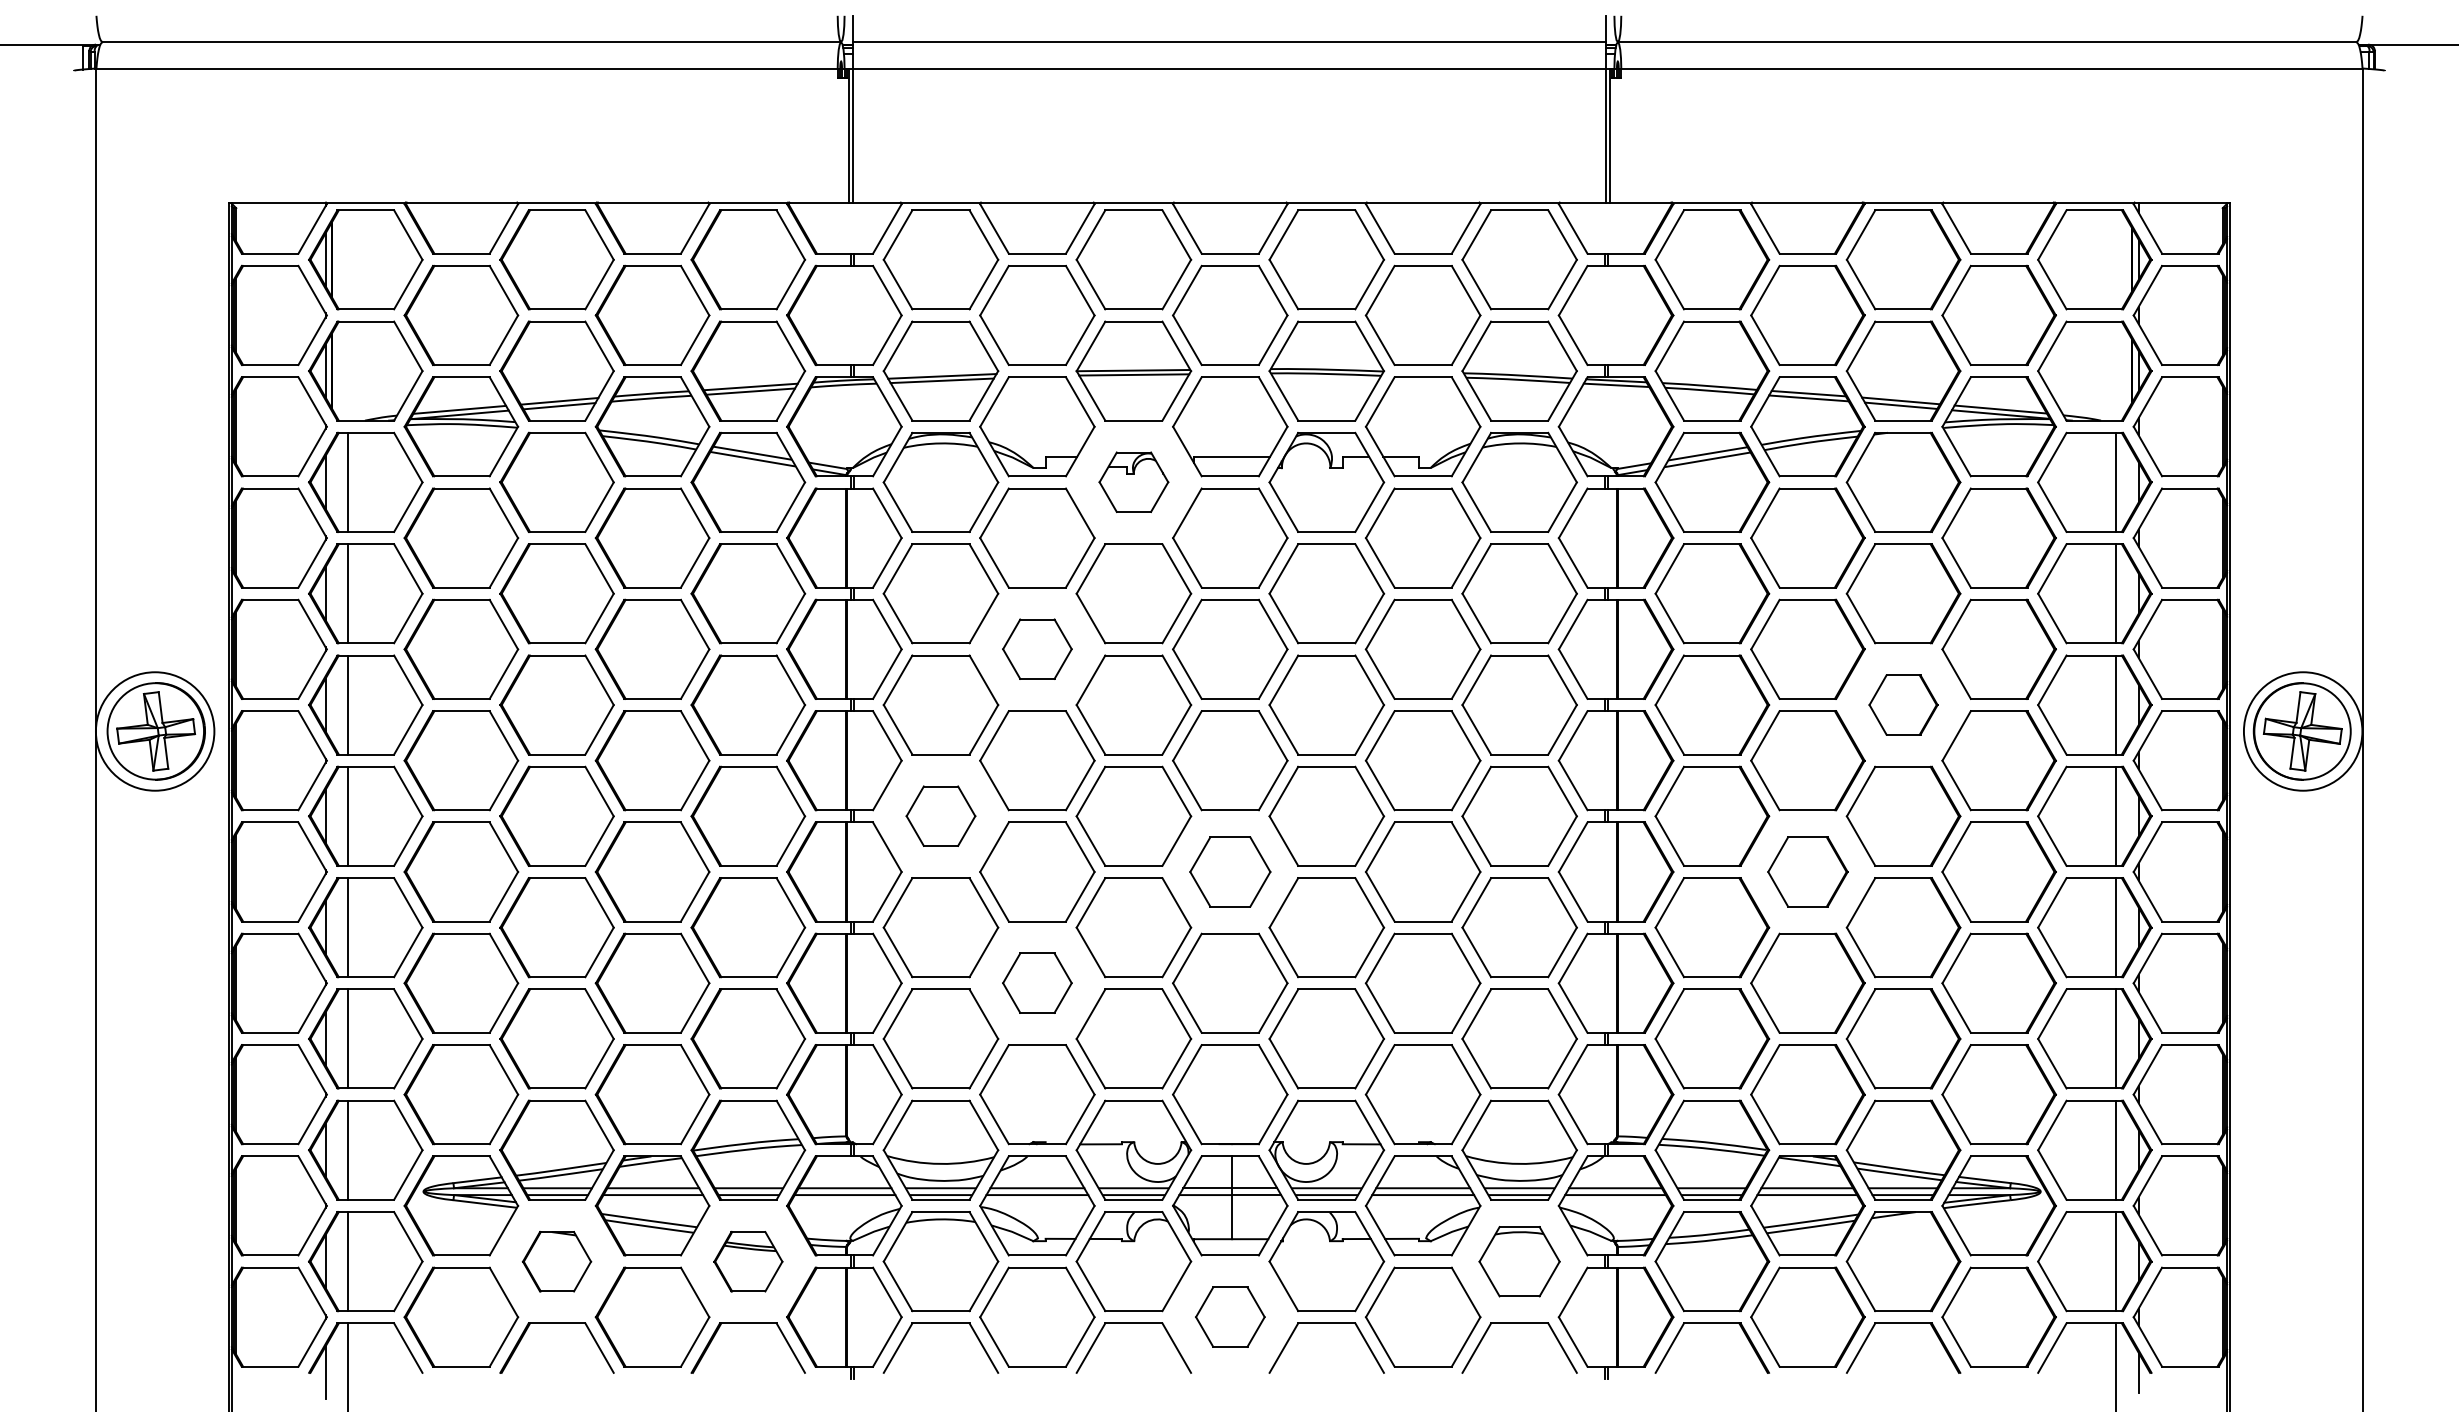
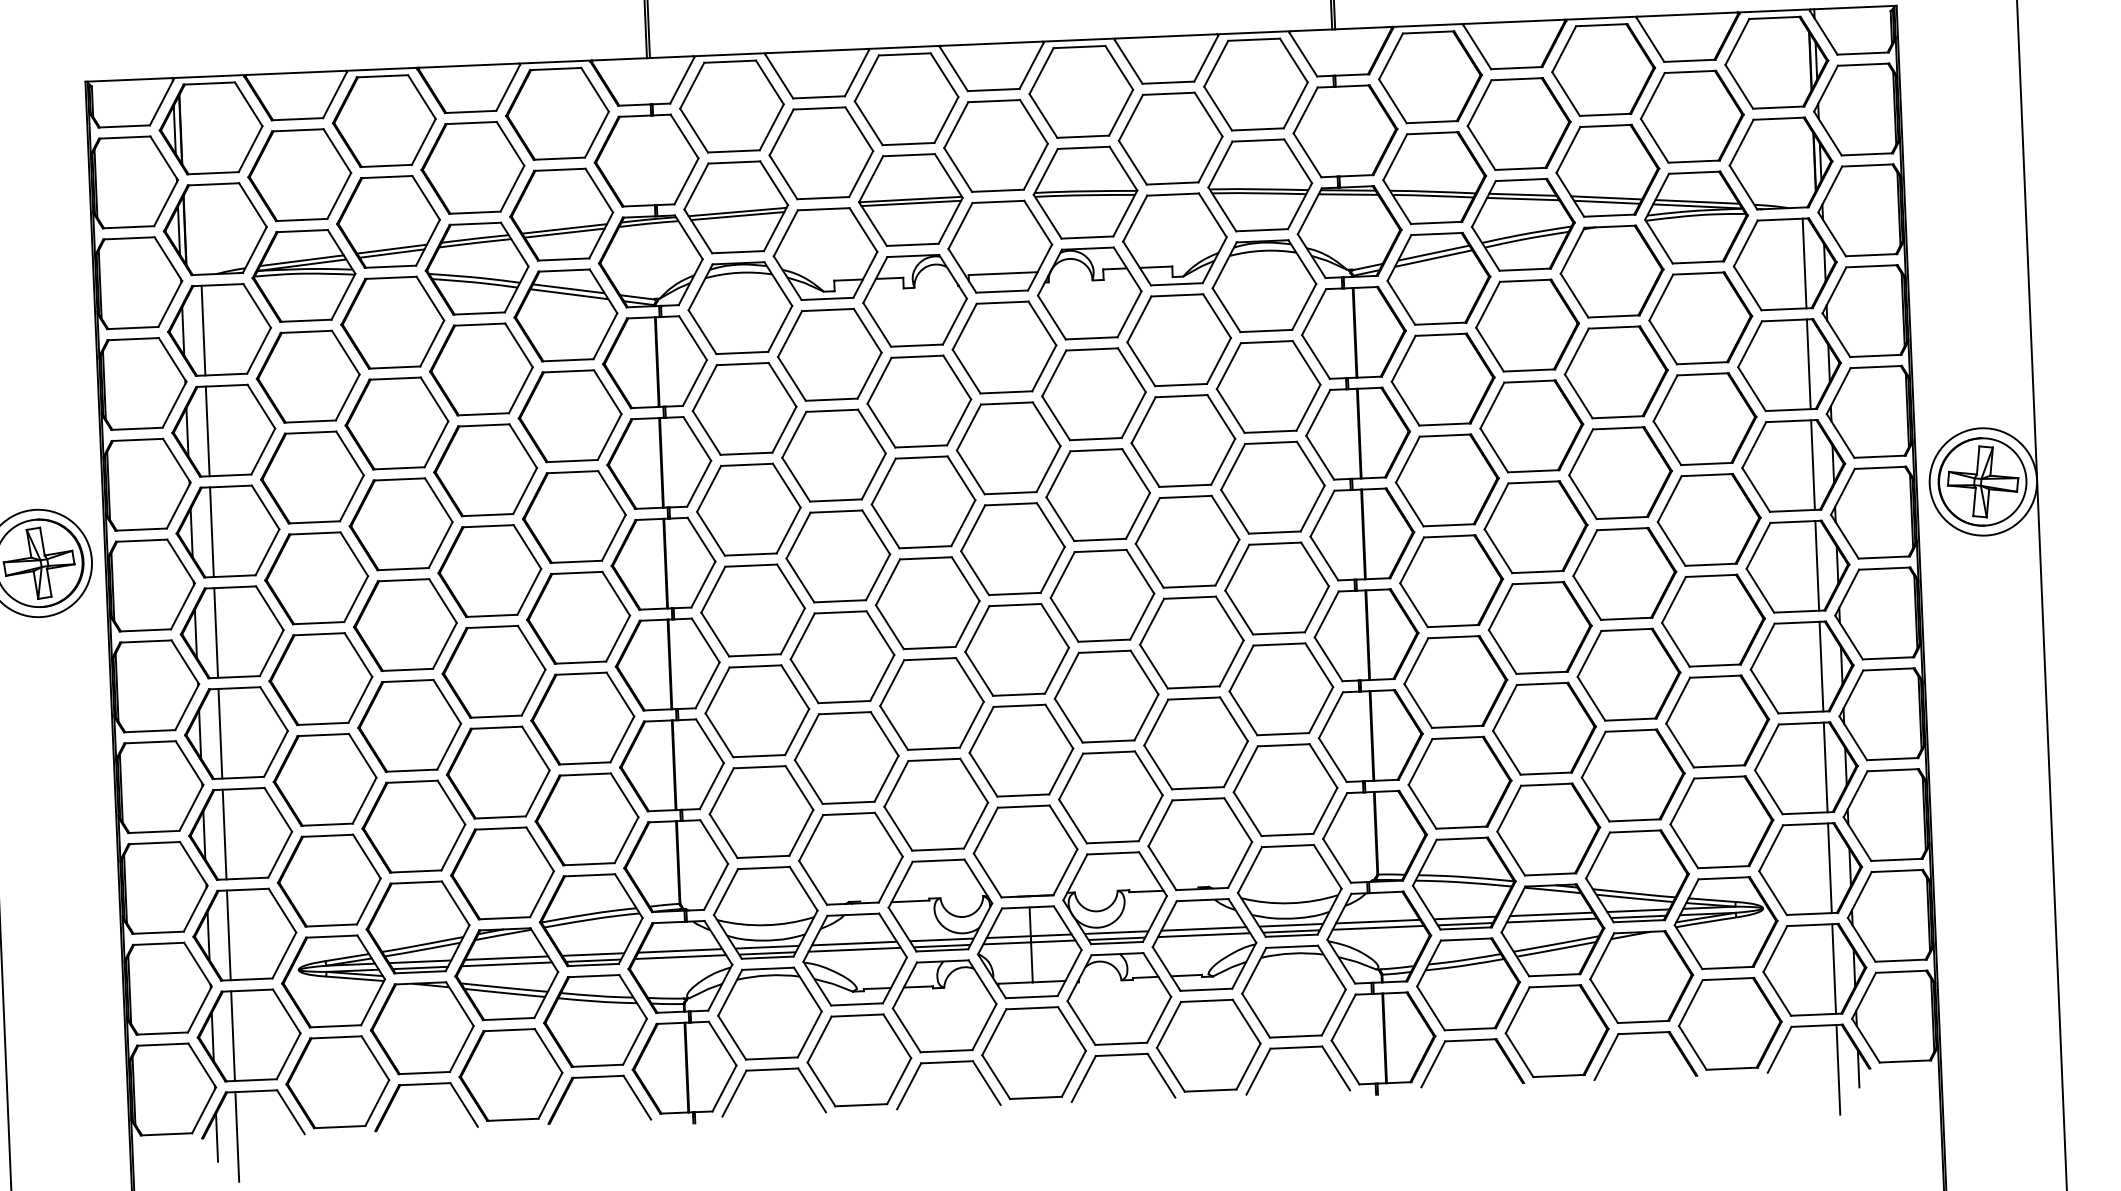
part: (1133, 481) -> (914, 299), size x1.67
part: (1037, 648) -> (834, 454), size x1.67
part: (1903, 704) -> (1620, 472), size x1.67
part: (940, 815) -> (752, 609), size x1.67
part: (1230, 871) -> (1017, 649), size x1.43
part: (1807, 871) -> (1539, 627), size x1.43
part: (1037, 982) -> (846, 757), size x1.67
part: (556, 1261) -> (421, 1028), size x1.67
part: (748, 1261) -> (595, 1020), size x1.67
part: (1519, 1261) -> (1293, 991), size x1.43
part: (1230, 1316) -> (1034, 1052), size x1.67

